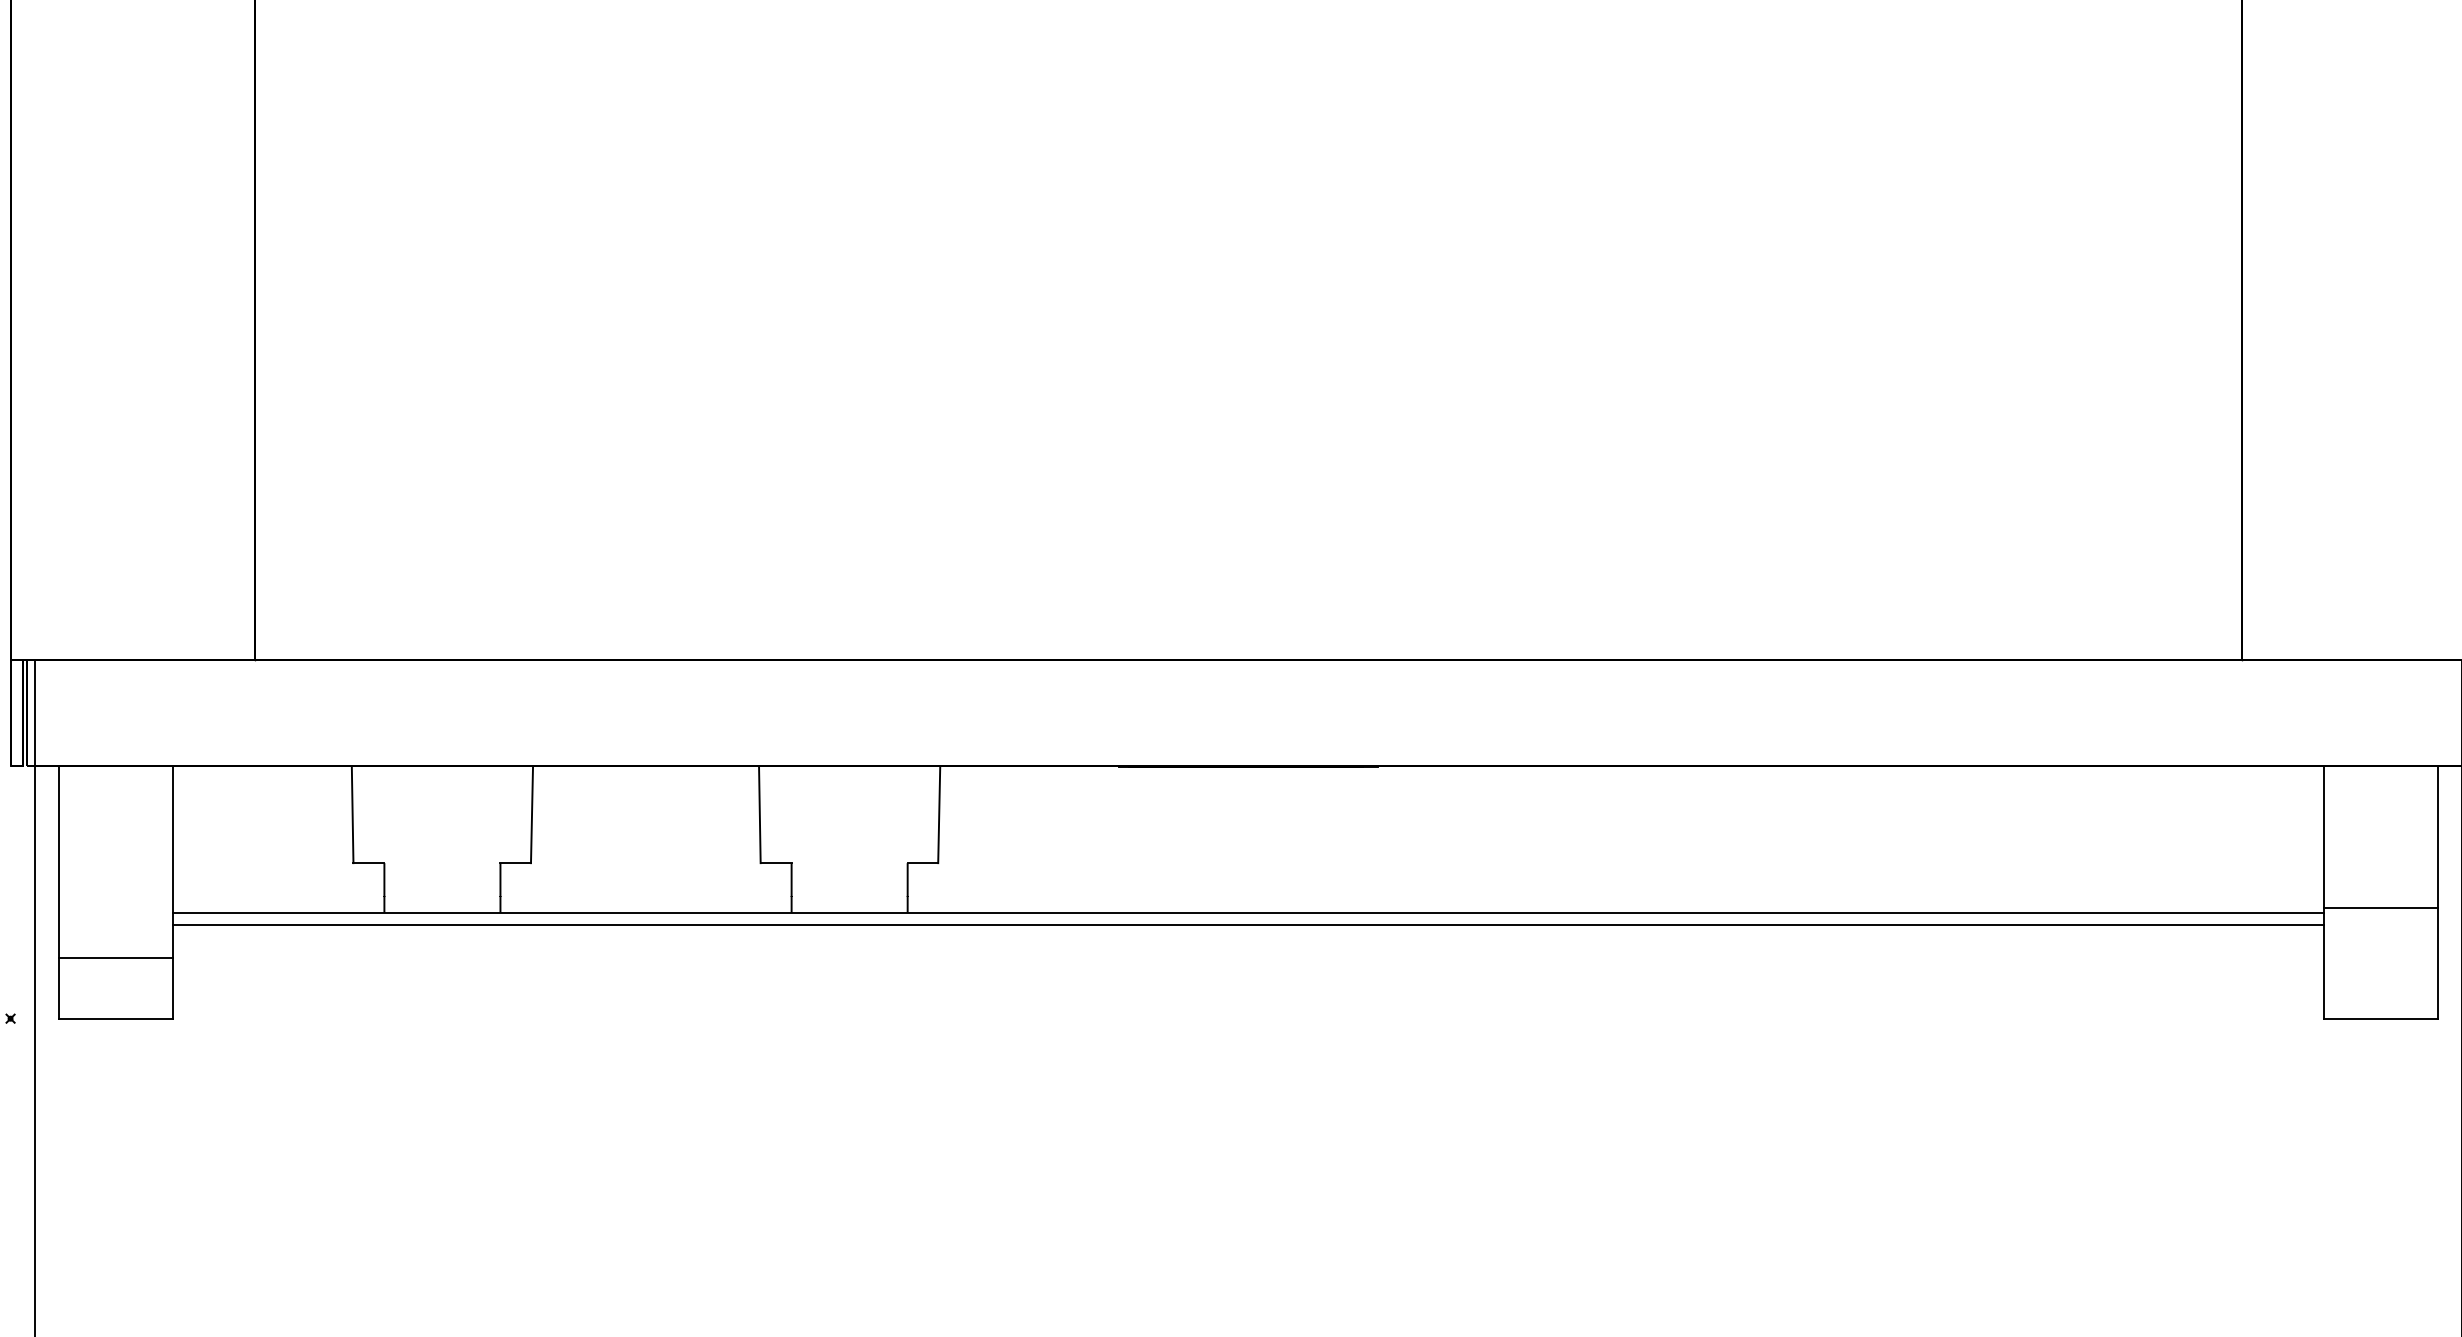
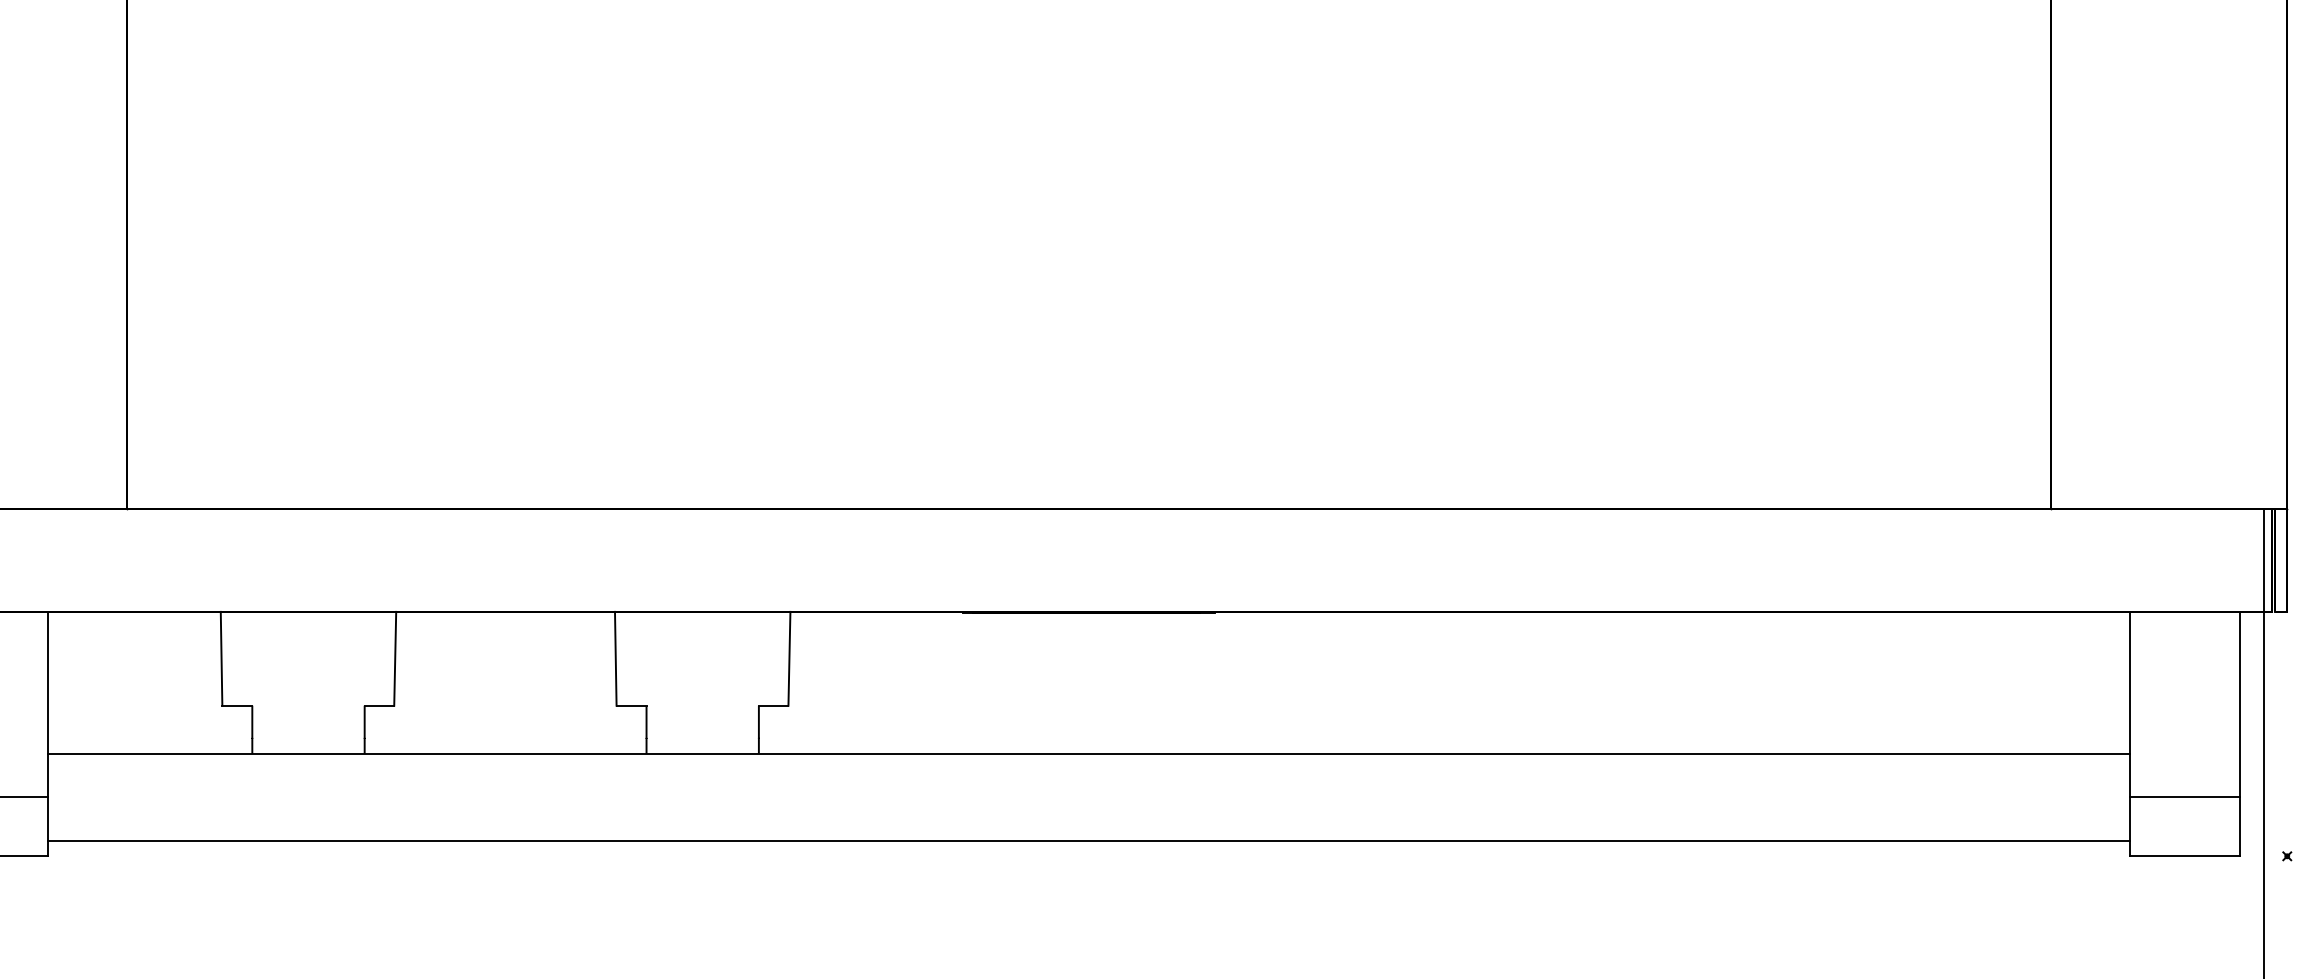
line: (2380, 907) -> (2184, 797), moved
line: (1248, 925) -> (1088, 840), moved

